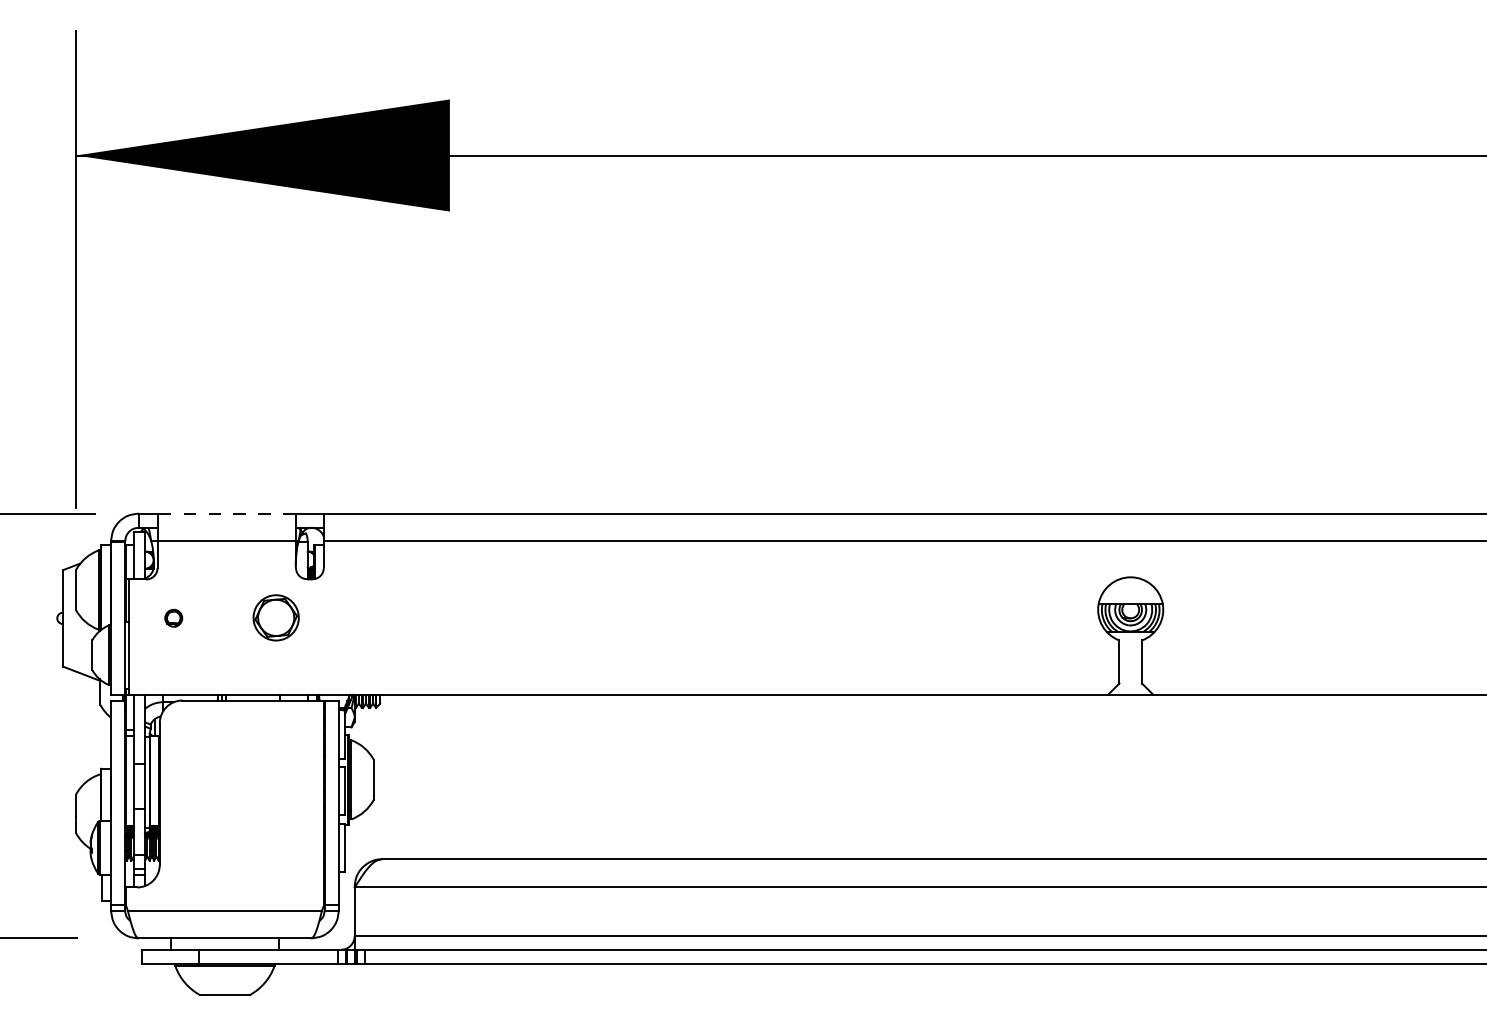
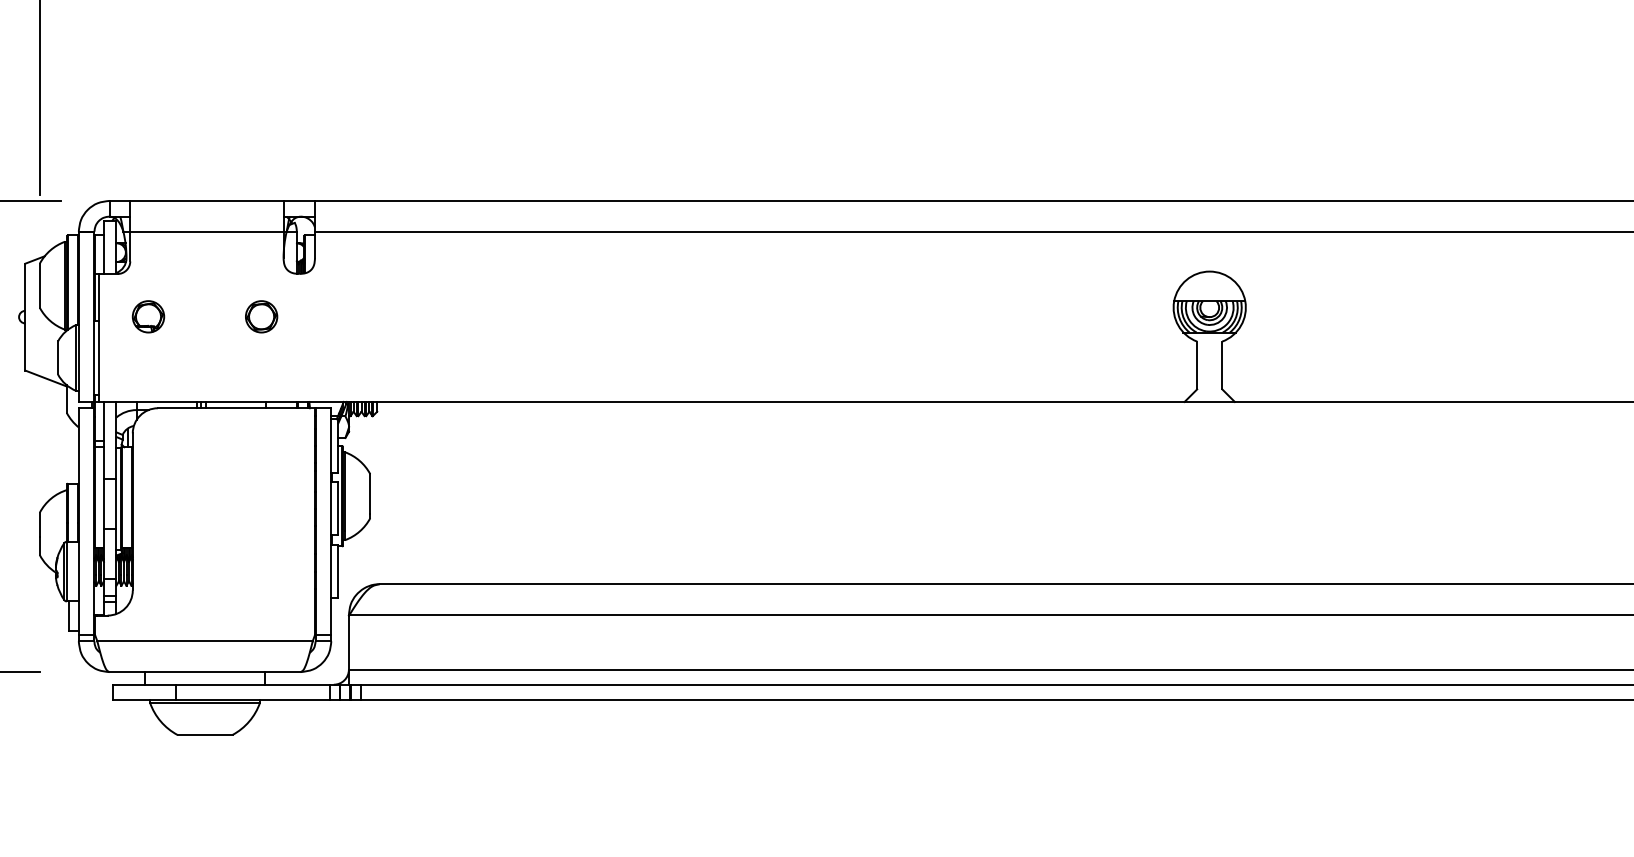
line: (226, 513) -> (206, 200), dashed -> solid
part: (173, 618) -> (147, 317), size x1.67
part: (275, 618) -> (261, 317), size x0.62

